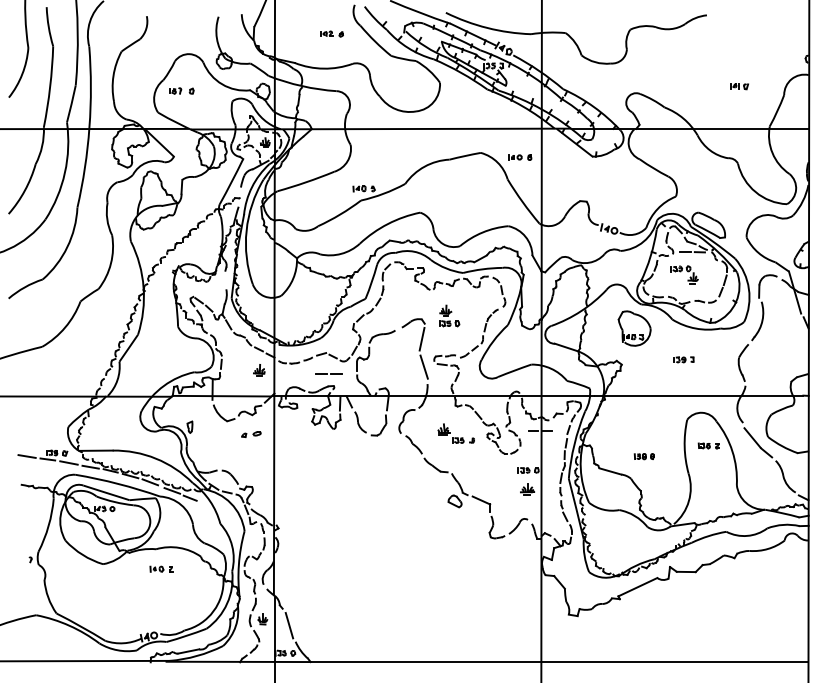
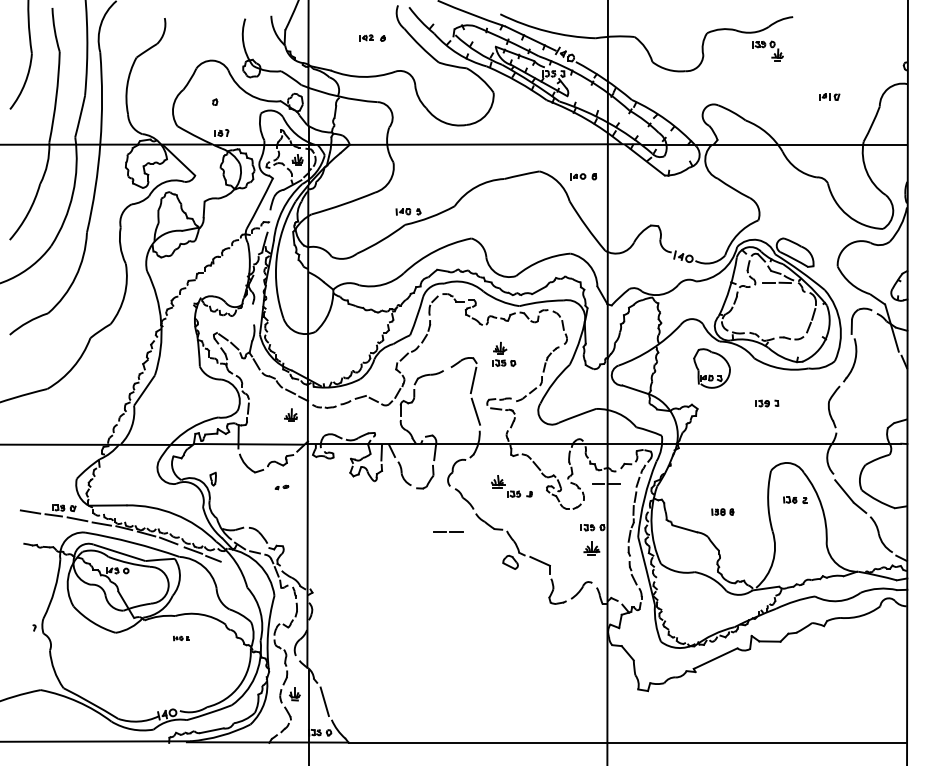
part: (175, 90) -> (221, 132), moved
part: (684, 274) -> (767, 50), moved
line: (330, 373) -> (449, 531), moved
part: (250, 434) -> (281, 487), size x0.6
part: (161, 569) -> (181, 638), size x0.6

